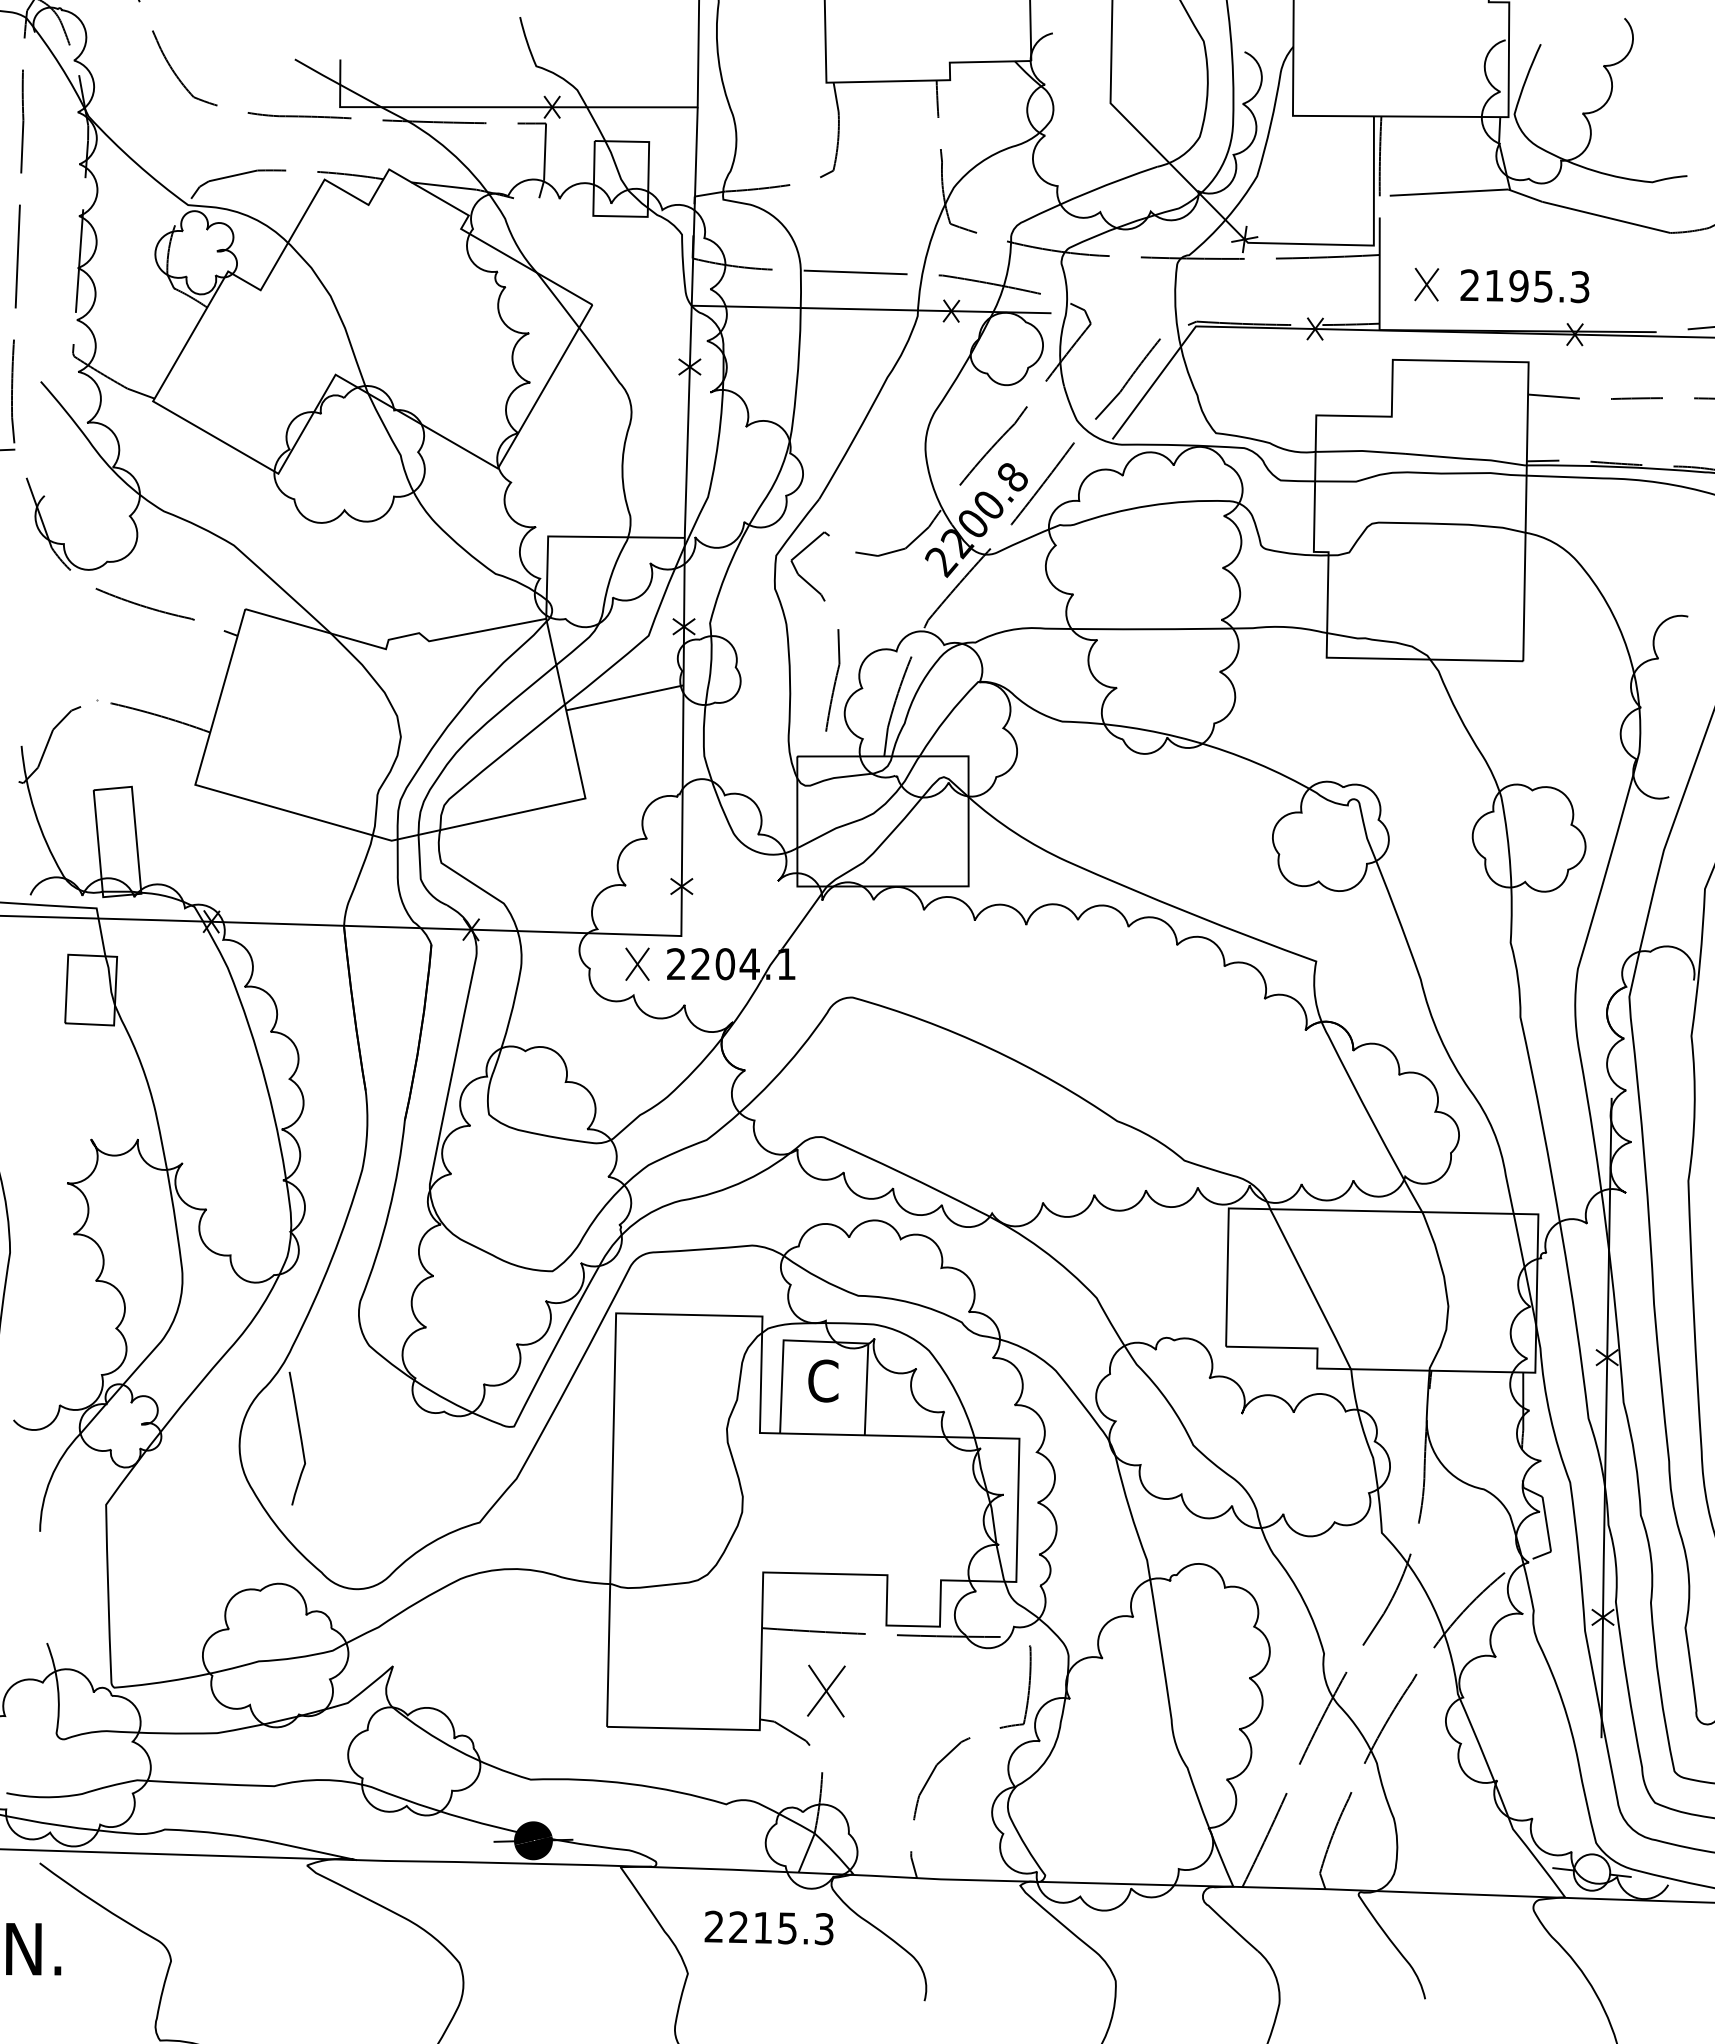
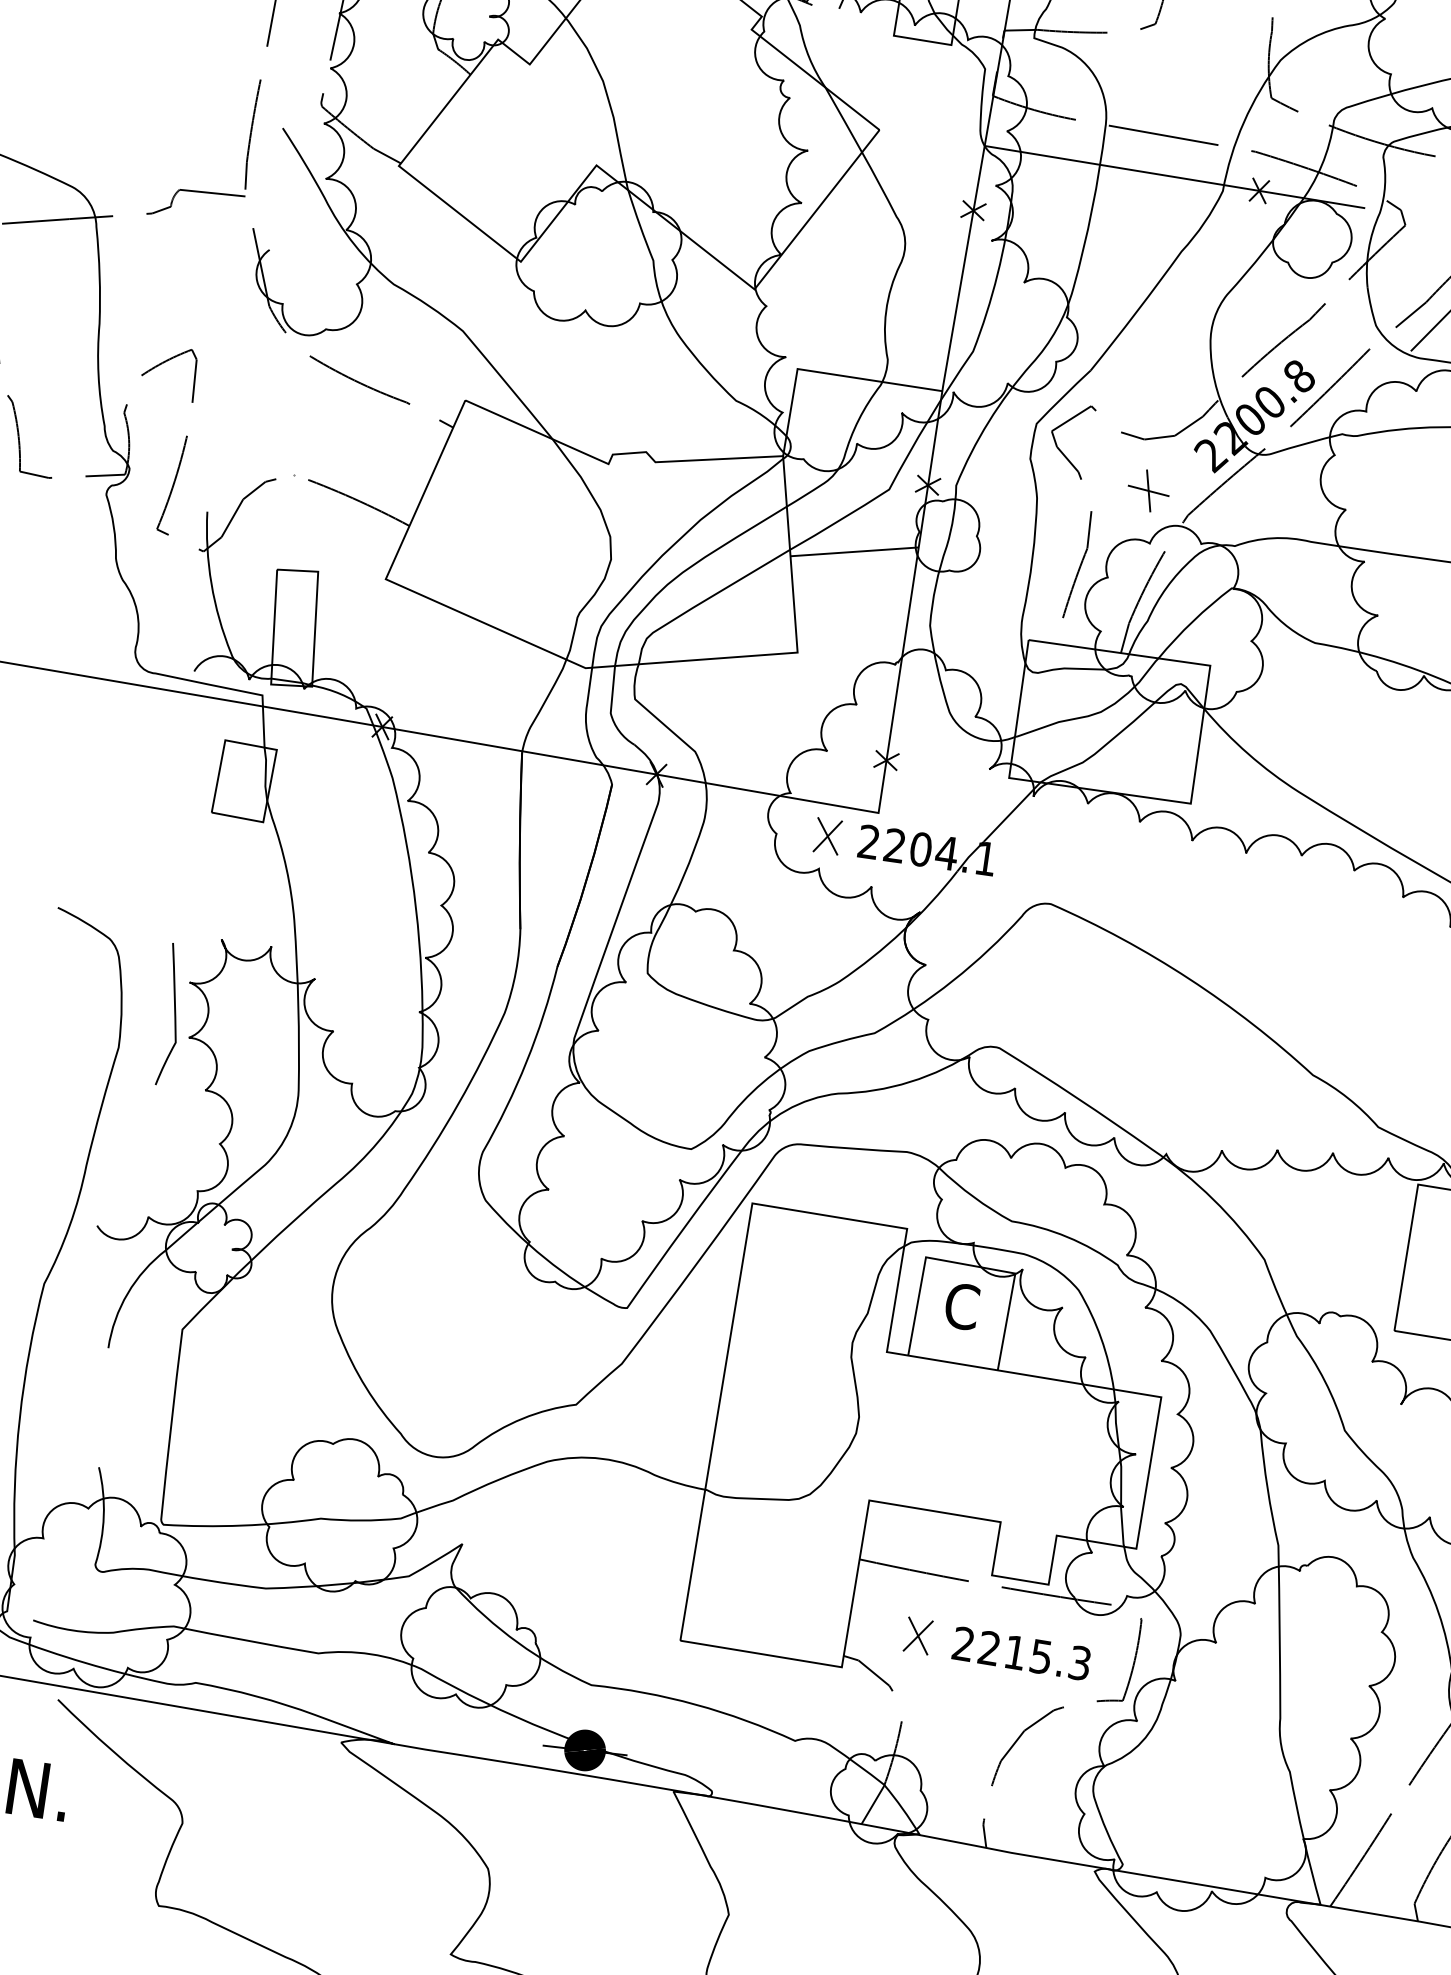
part: (888, 602) -> (1148, 490), added
curve: (299, 1436) -> (173, 1013), moved
part: (825, 1691) -> (917, 1636), size x0.62
text: (768, 1927) -> (1021, 1653), moved

